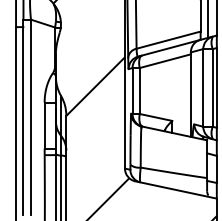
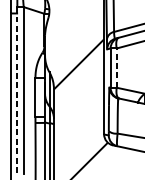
line: (139, 91) -> (116, 68), solid -> dashed
line: (23, 117) -> (17, 90), solid -> dashed

